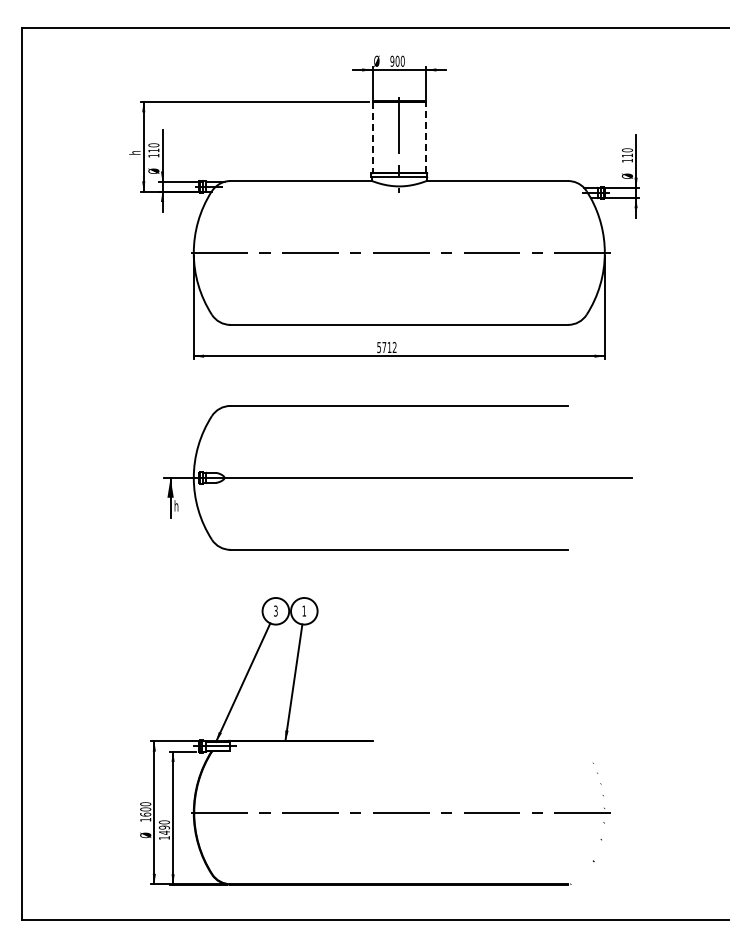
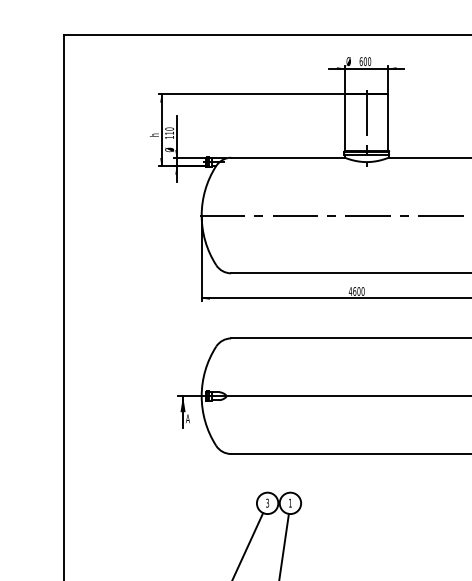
text: (392, 60) -> (361, 60), 900 -> 600
line: (426, 136) -> (388, 122), dashed -> solid
line: (372, 137) -> (345, 122), dashed -> solid
text: (386, 347) -> (356, 291), 5712 -> 4600
text: (176, 505) -> (187, 418), h -> A

